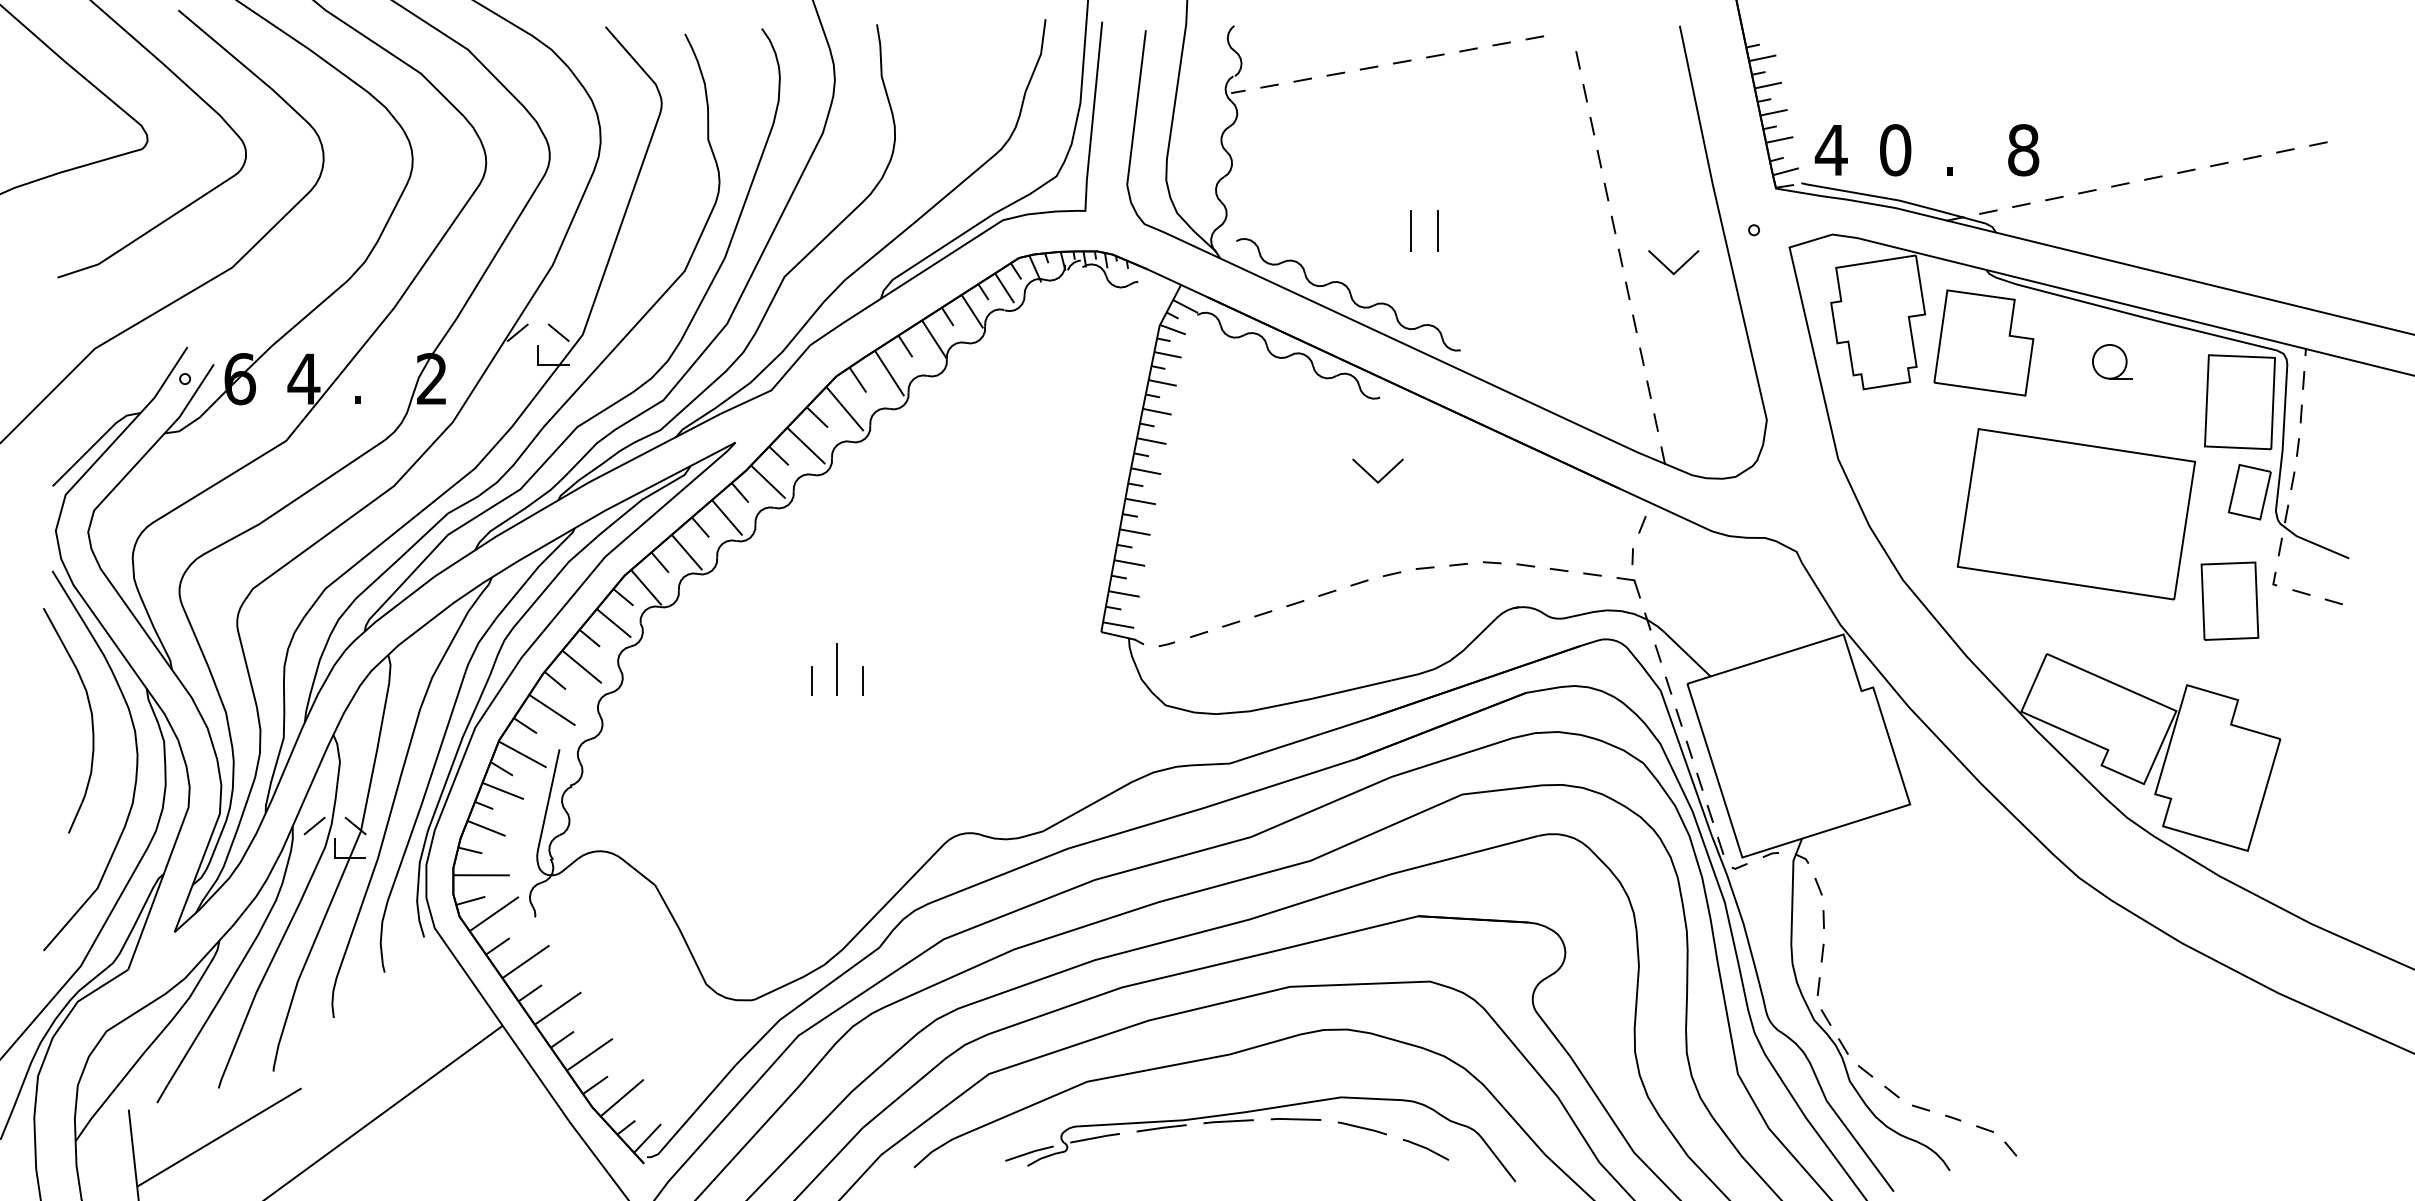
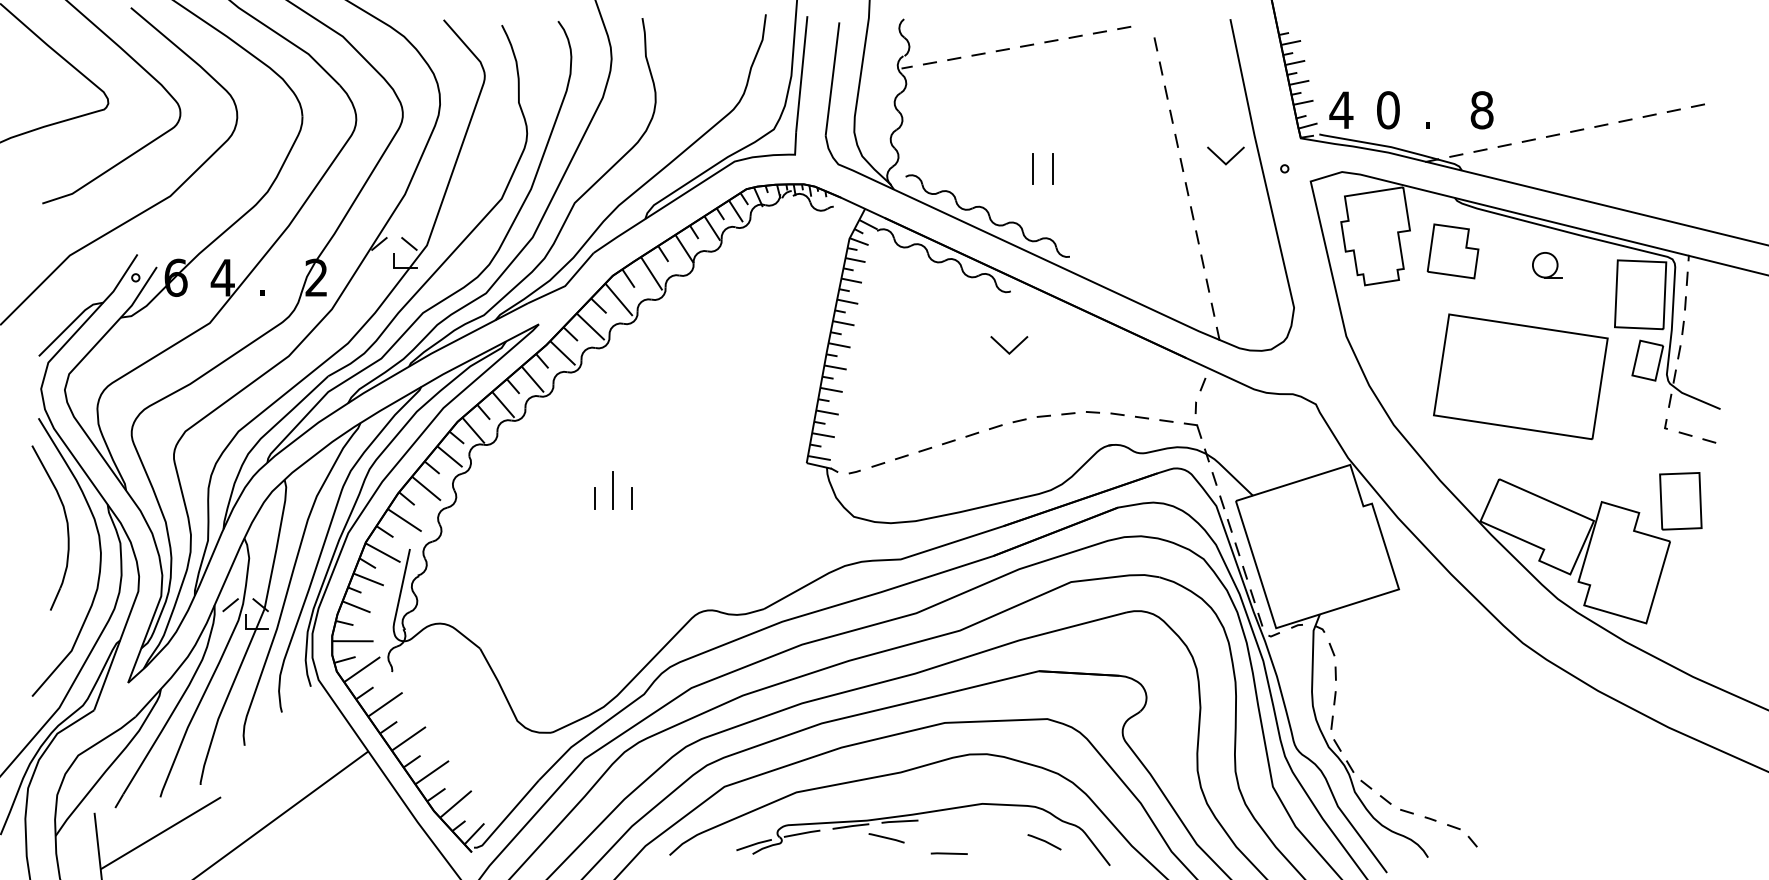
line: (1668, 267) -> (1222, 159), moved
part: (1983, 342) -> (1452, 251), size x0.7
part: (2229, 600) -> (1680, 500), moved
line: (1295, 1119) -> (948, 853), moved
line: (1361, 1128) -> (885, 838), moved

